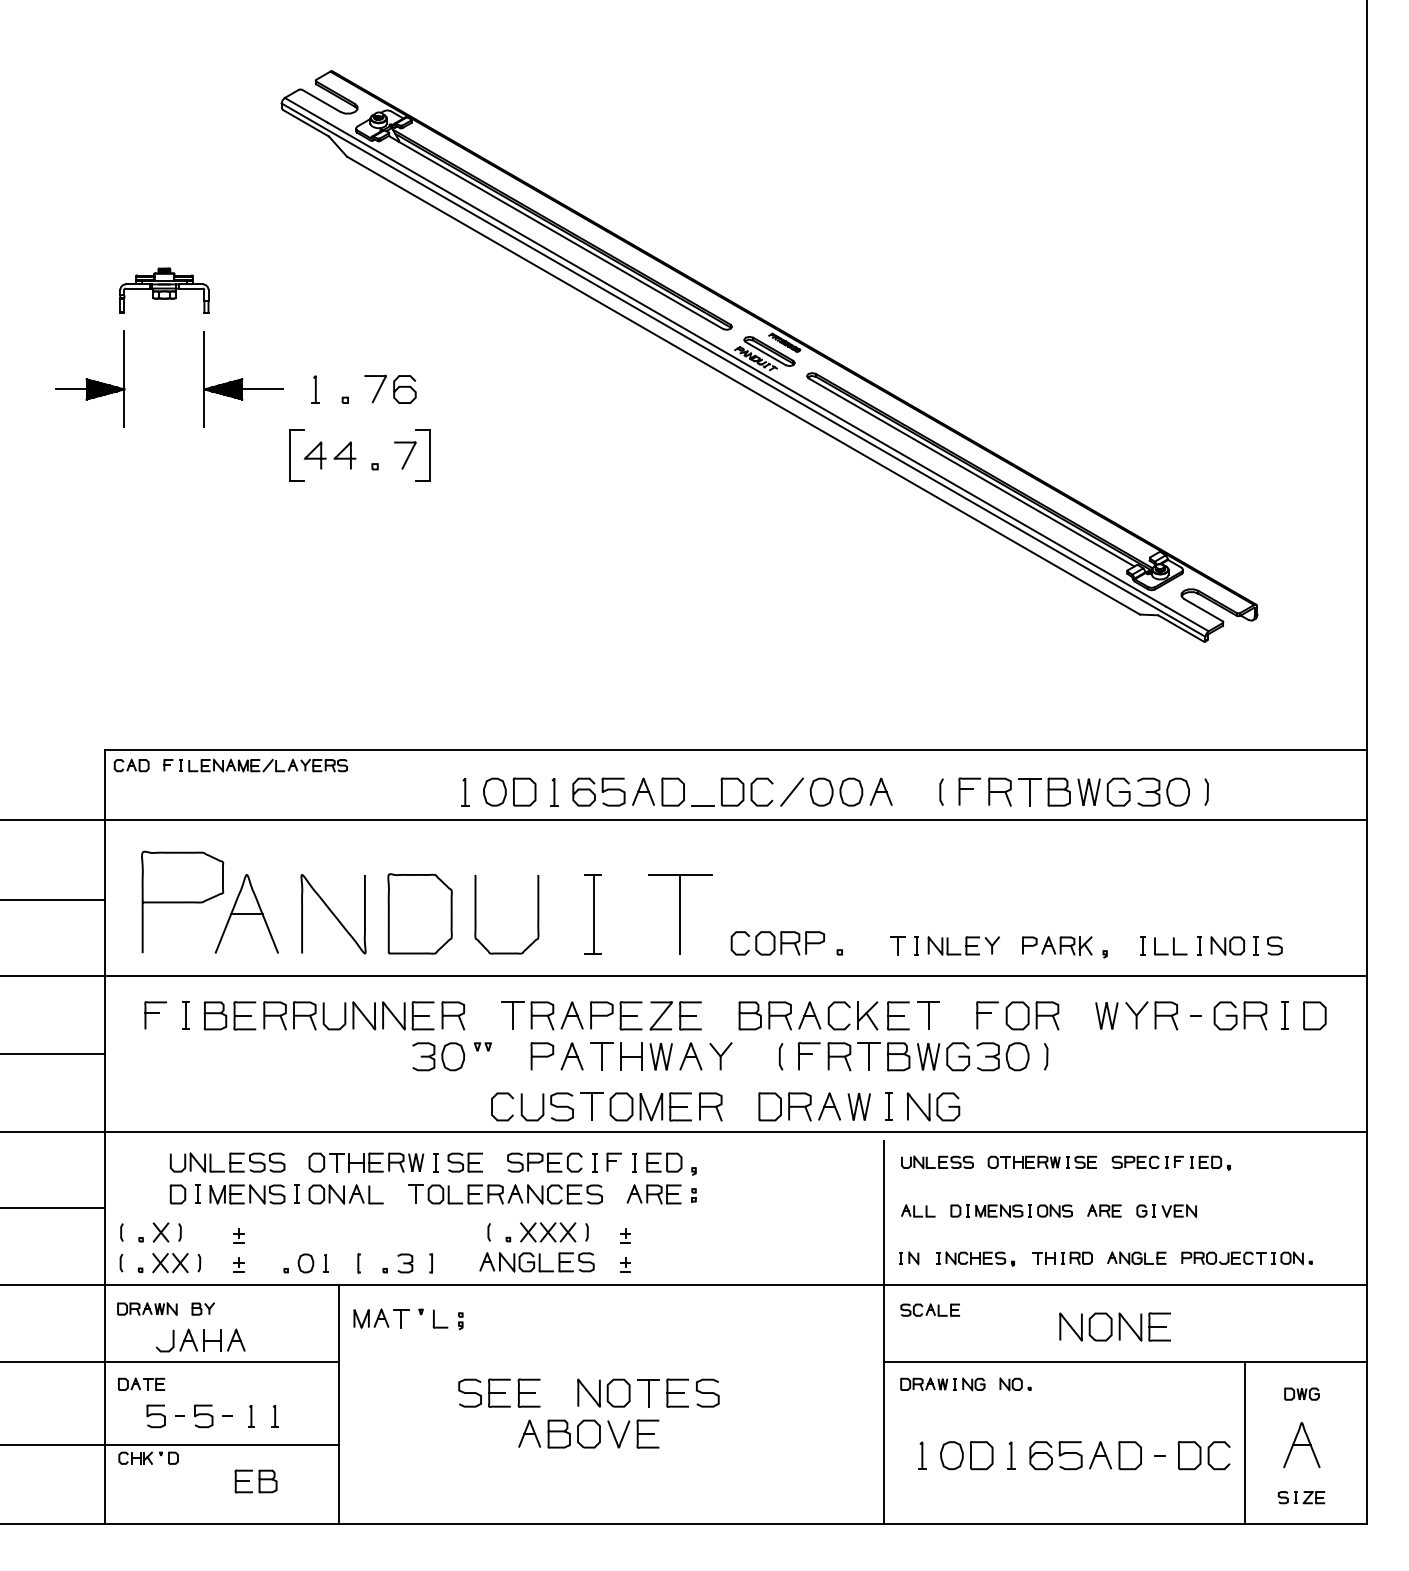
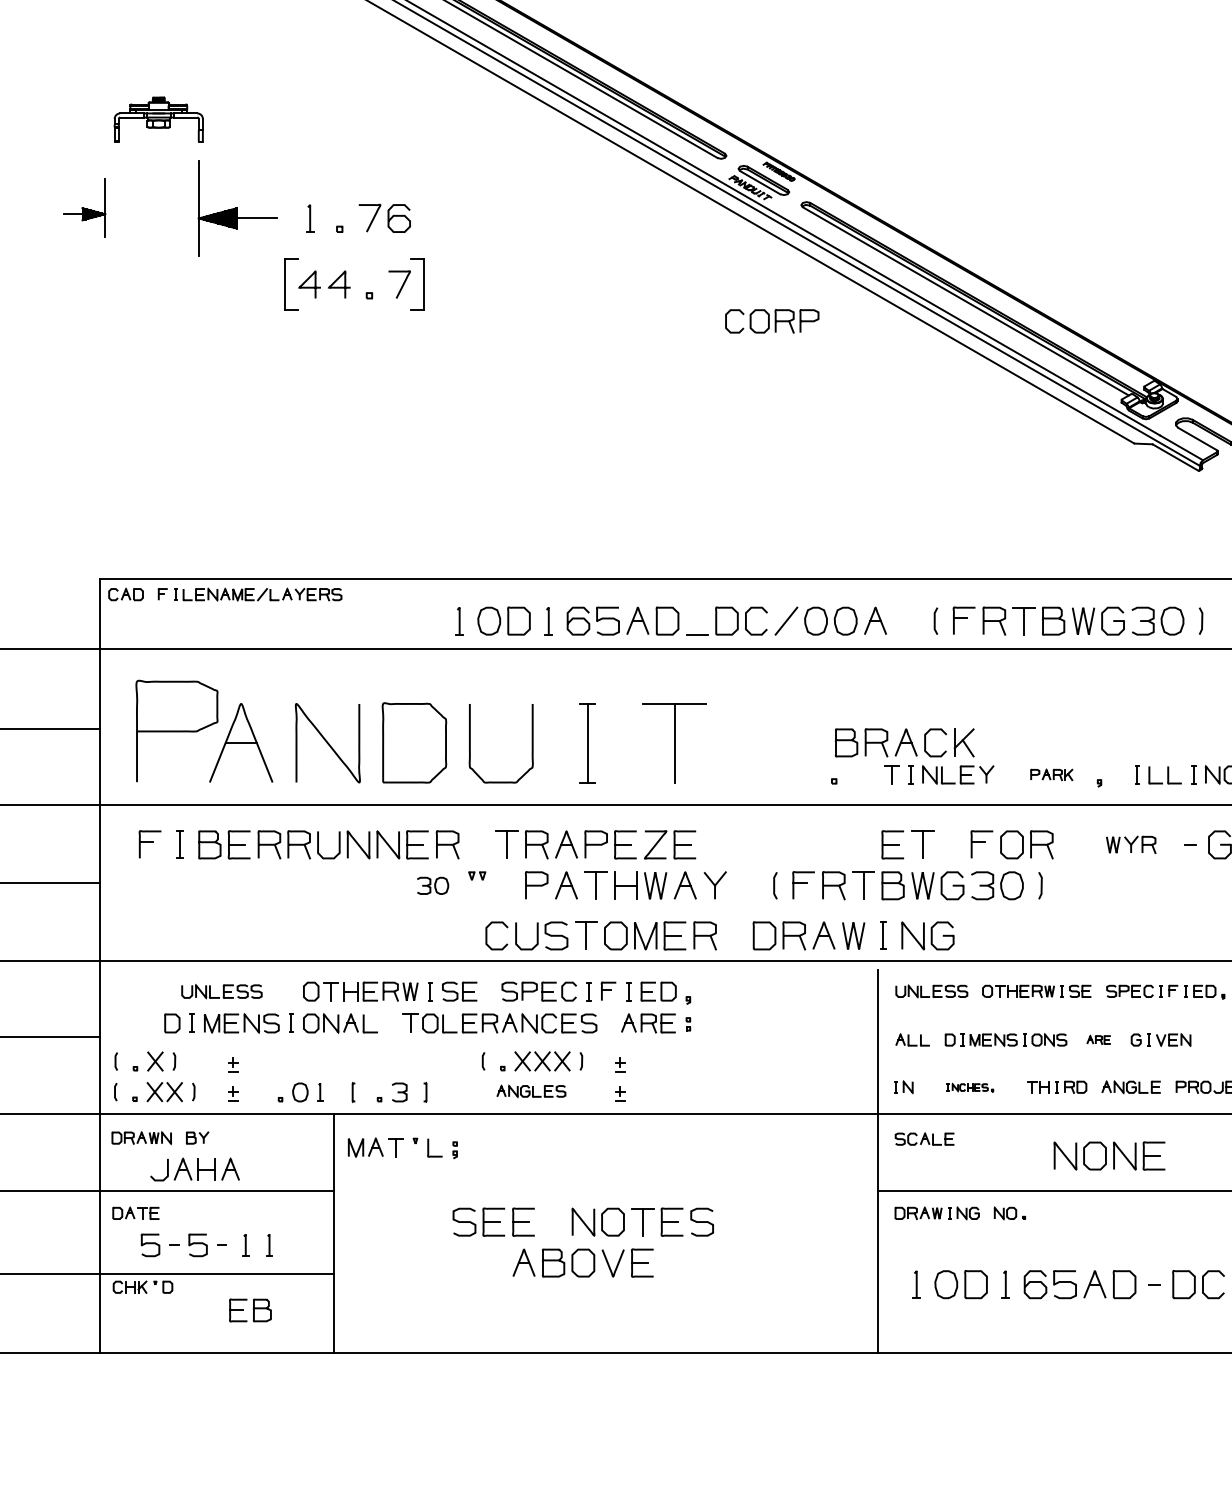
part: (90, 378) -> (84, 207), size x0.6
part: (777, 943) -> (771, 321), moved
part: (1057, 945) -> (1051, 774), size x0.6
part: (808, 1015) -> (904, 742), moved
part: (1136, 1015) -> (1130, 844), size x0.6
part: (438, 1056) -> (432, 885), size x0.6
part: (227, 1162) -> (221, 991), size x0.7
part: (1104, 1210) -> (1098, 1039), size x0.7
part: (975, 1258) -> (969, 1087), size x0.6
part: (536, 1262) -> (530, 1091), size x0.6

